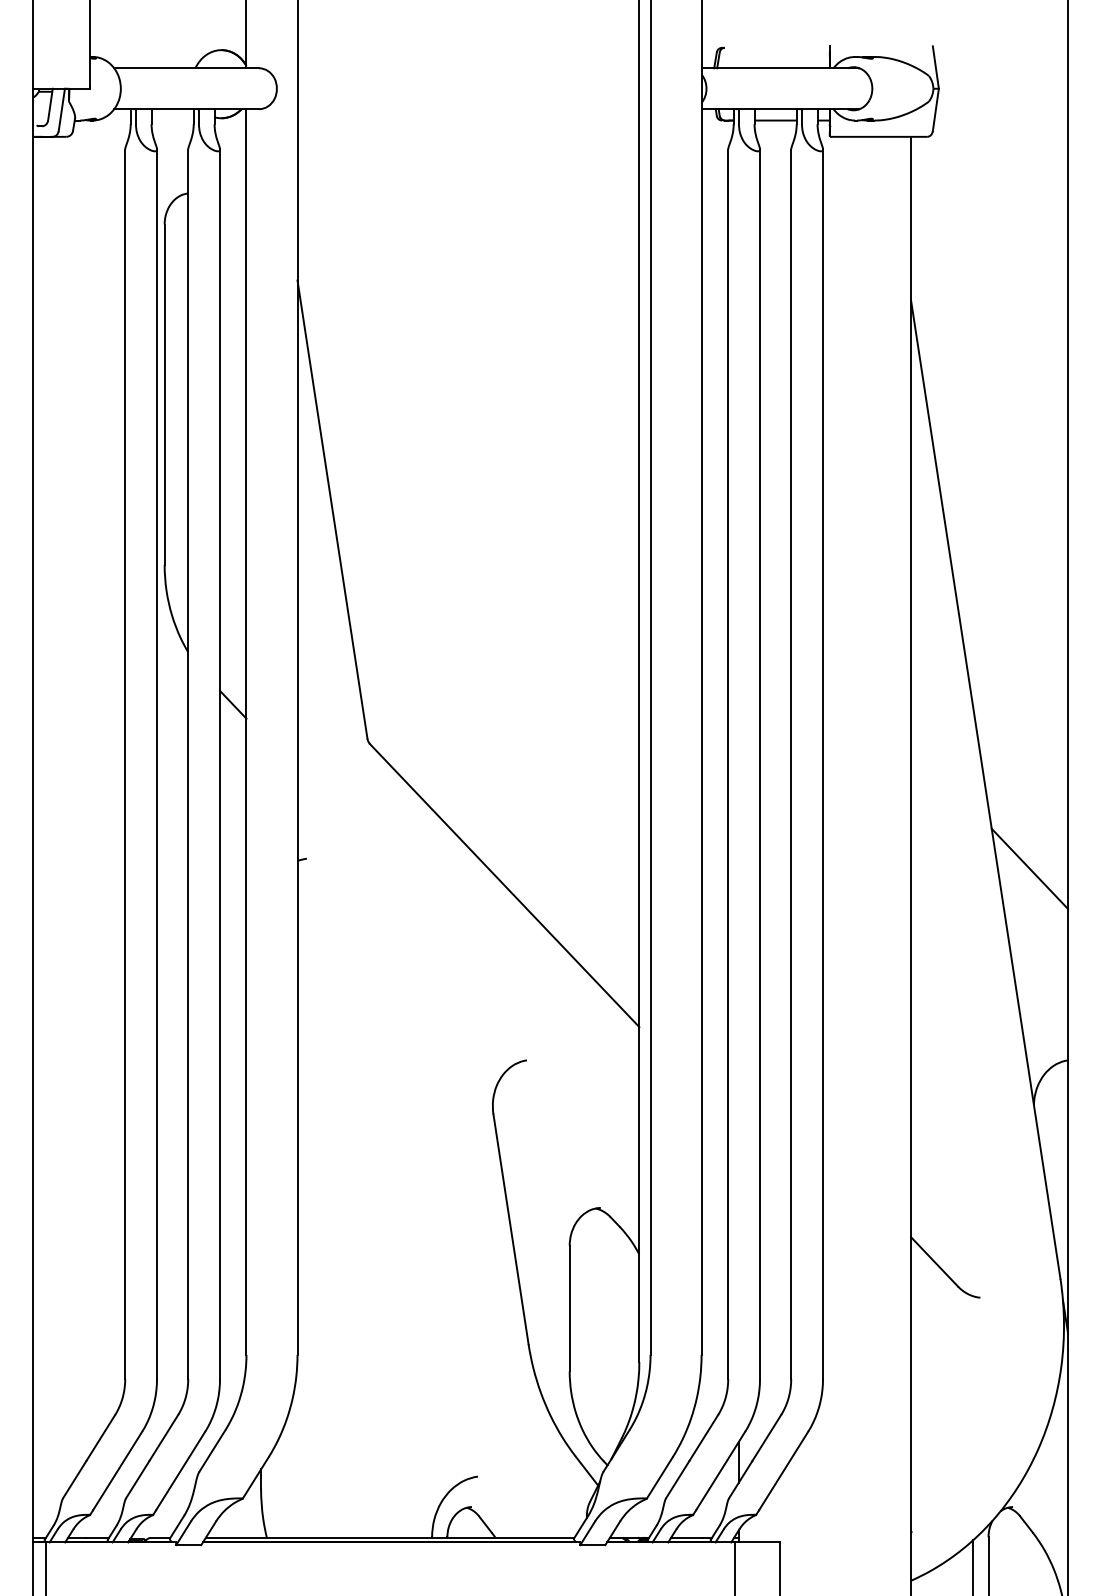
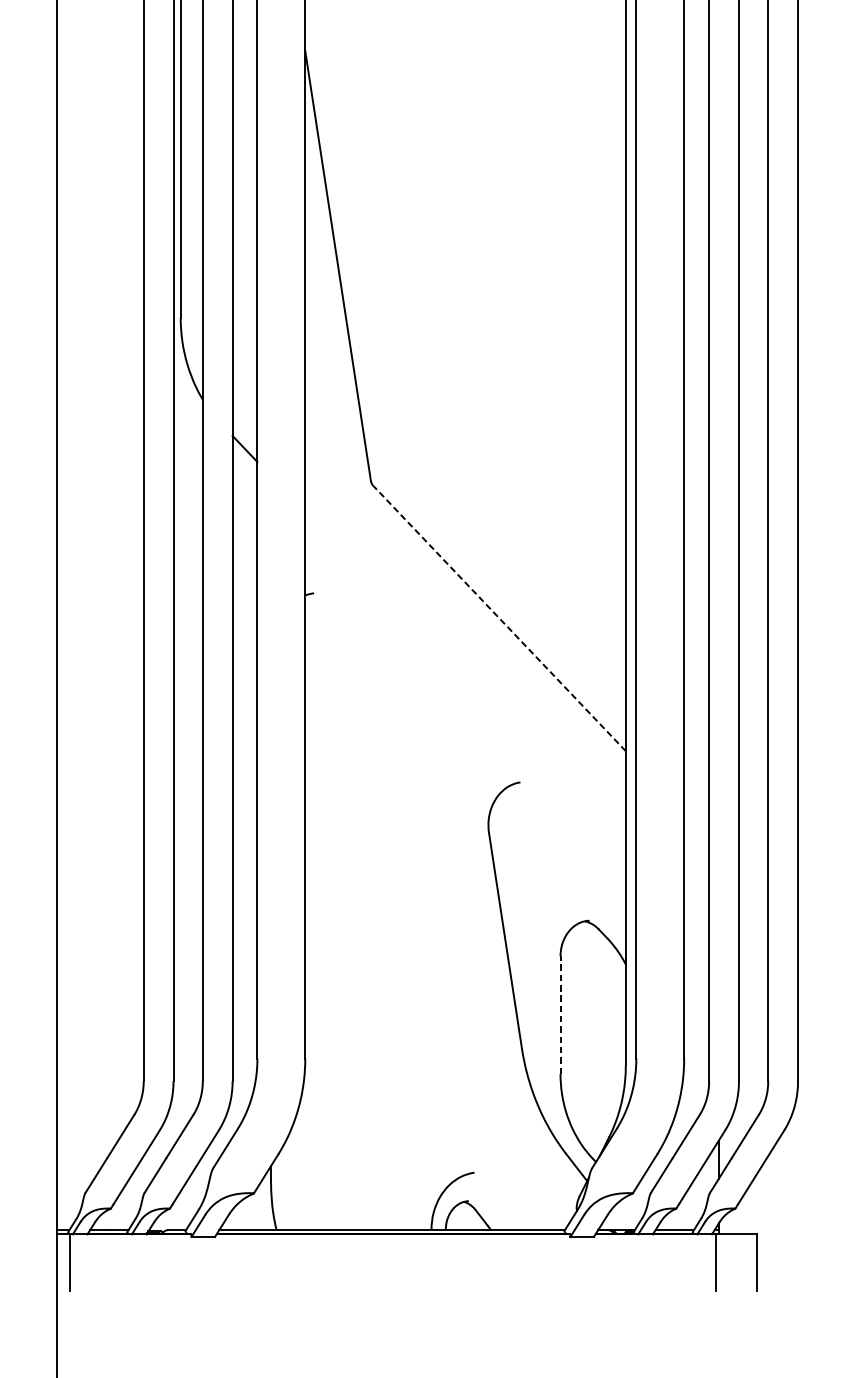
line: (504, 885) -> (499, 618), solid -> dashed
line: (569, 1308) -> (560, 1015), solid -> dashed

